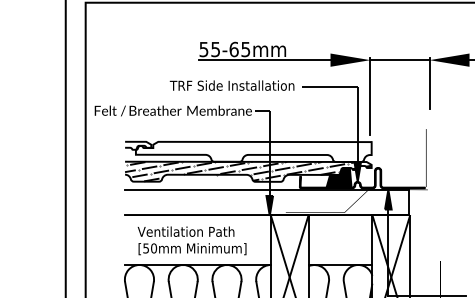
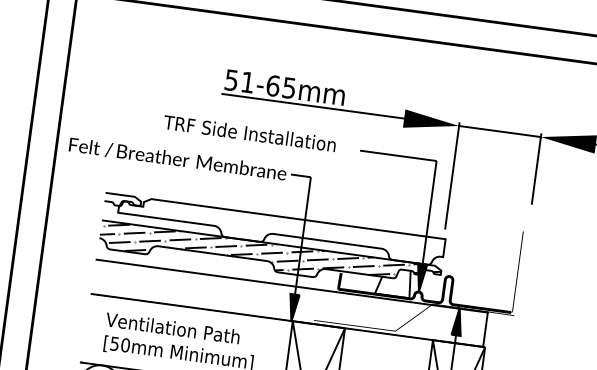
text: (215, 49) -> (247, 82), 55-65mm -> 51-65mm
text: (231, 85) -> (249, 133), moved
fill: (338, 177) -> (393, 281), removed

